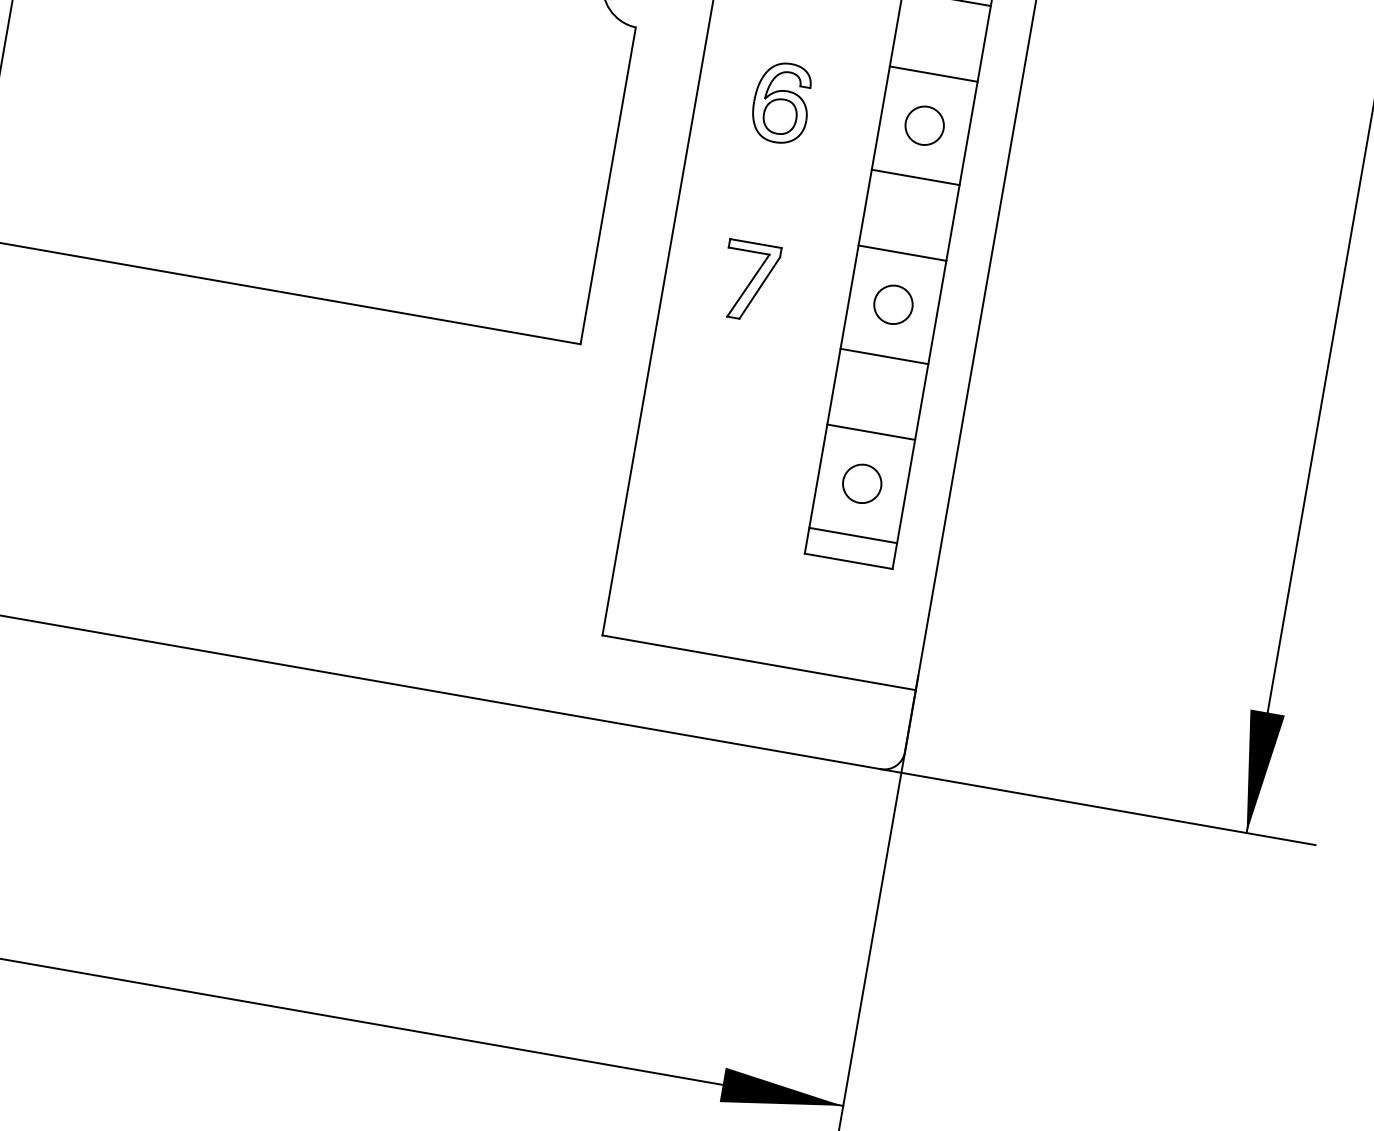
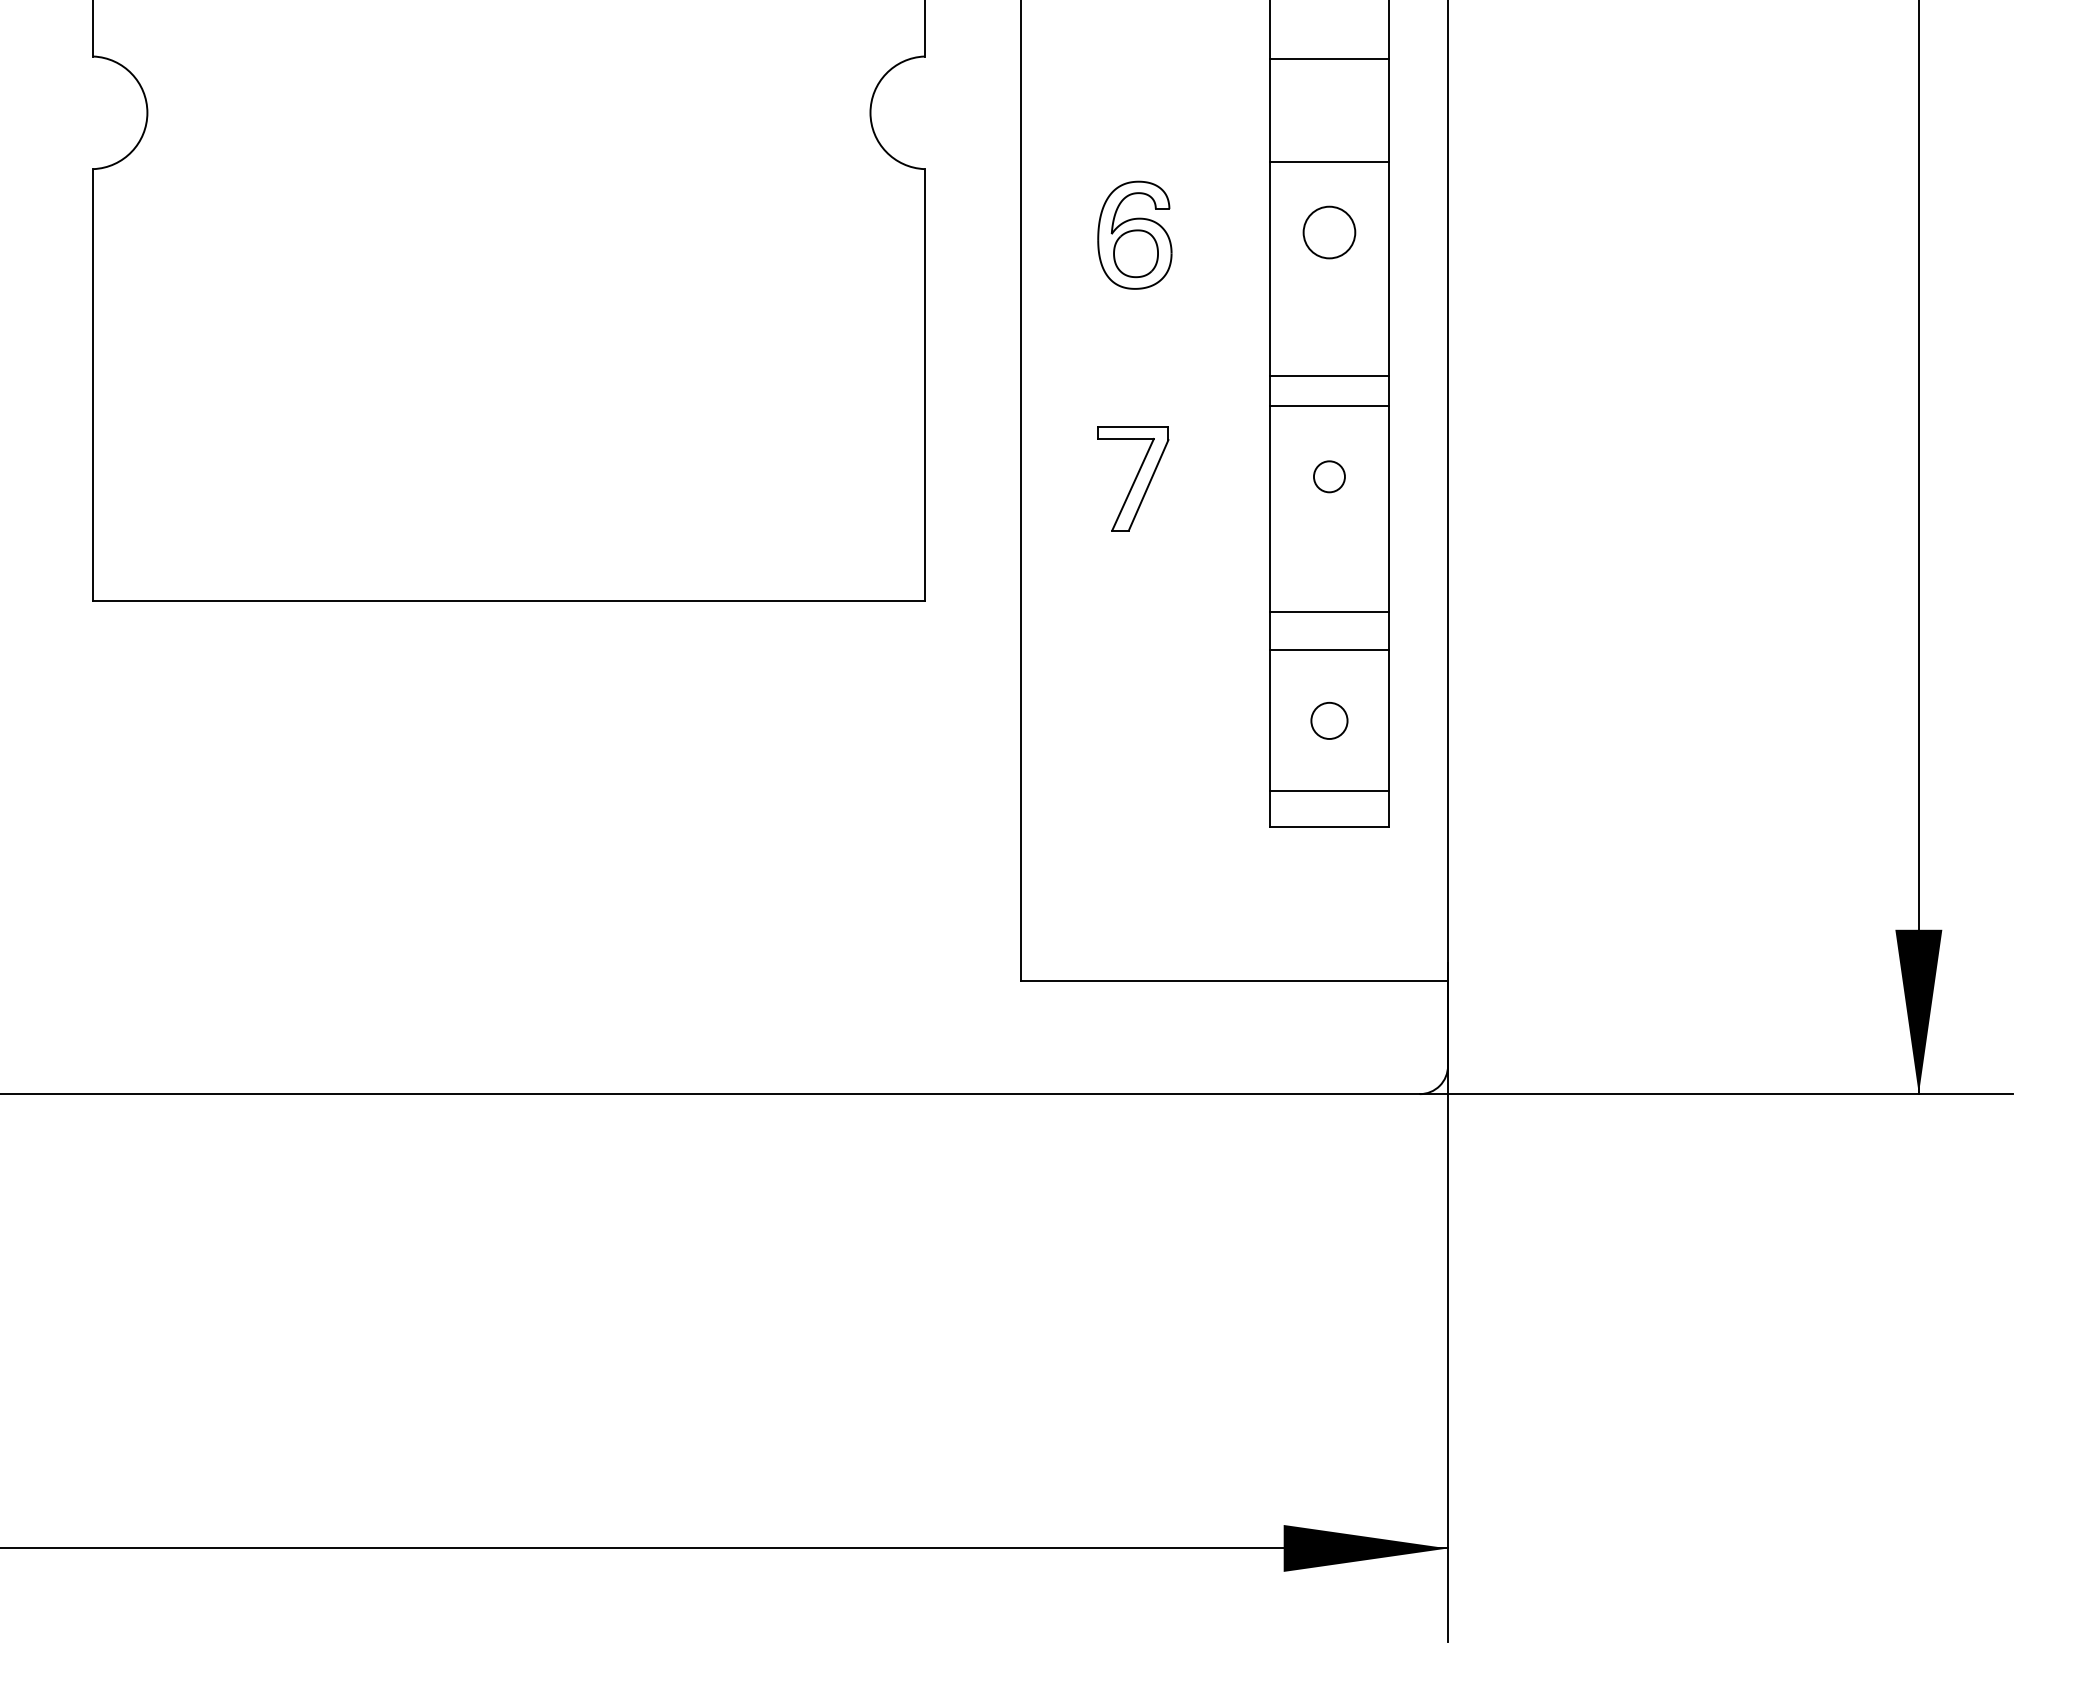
line: (915, 177) -> (1329, 375), moved
circle: (893, 304) -> (1329, 476), size x0.6
line: (884, 356) -> (1329, 612), moved
circle: (862, 483) -> (1329, 720), size x0.7

